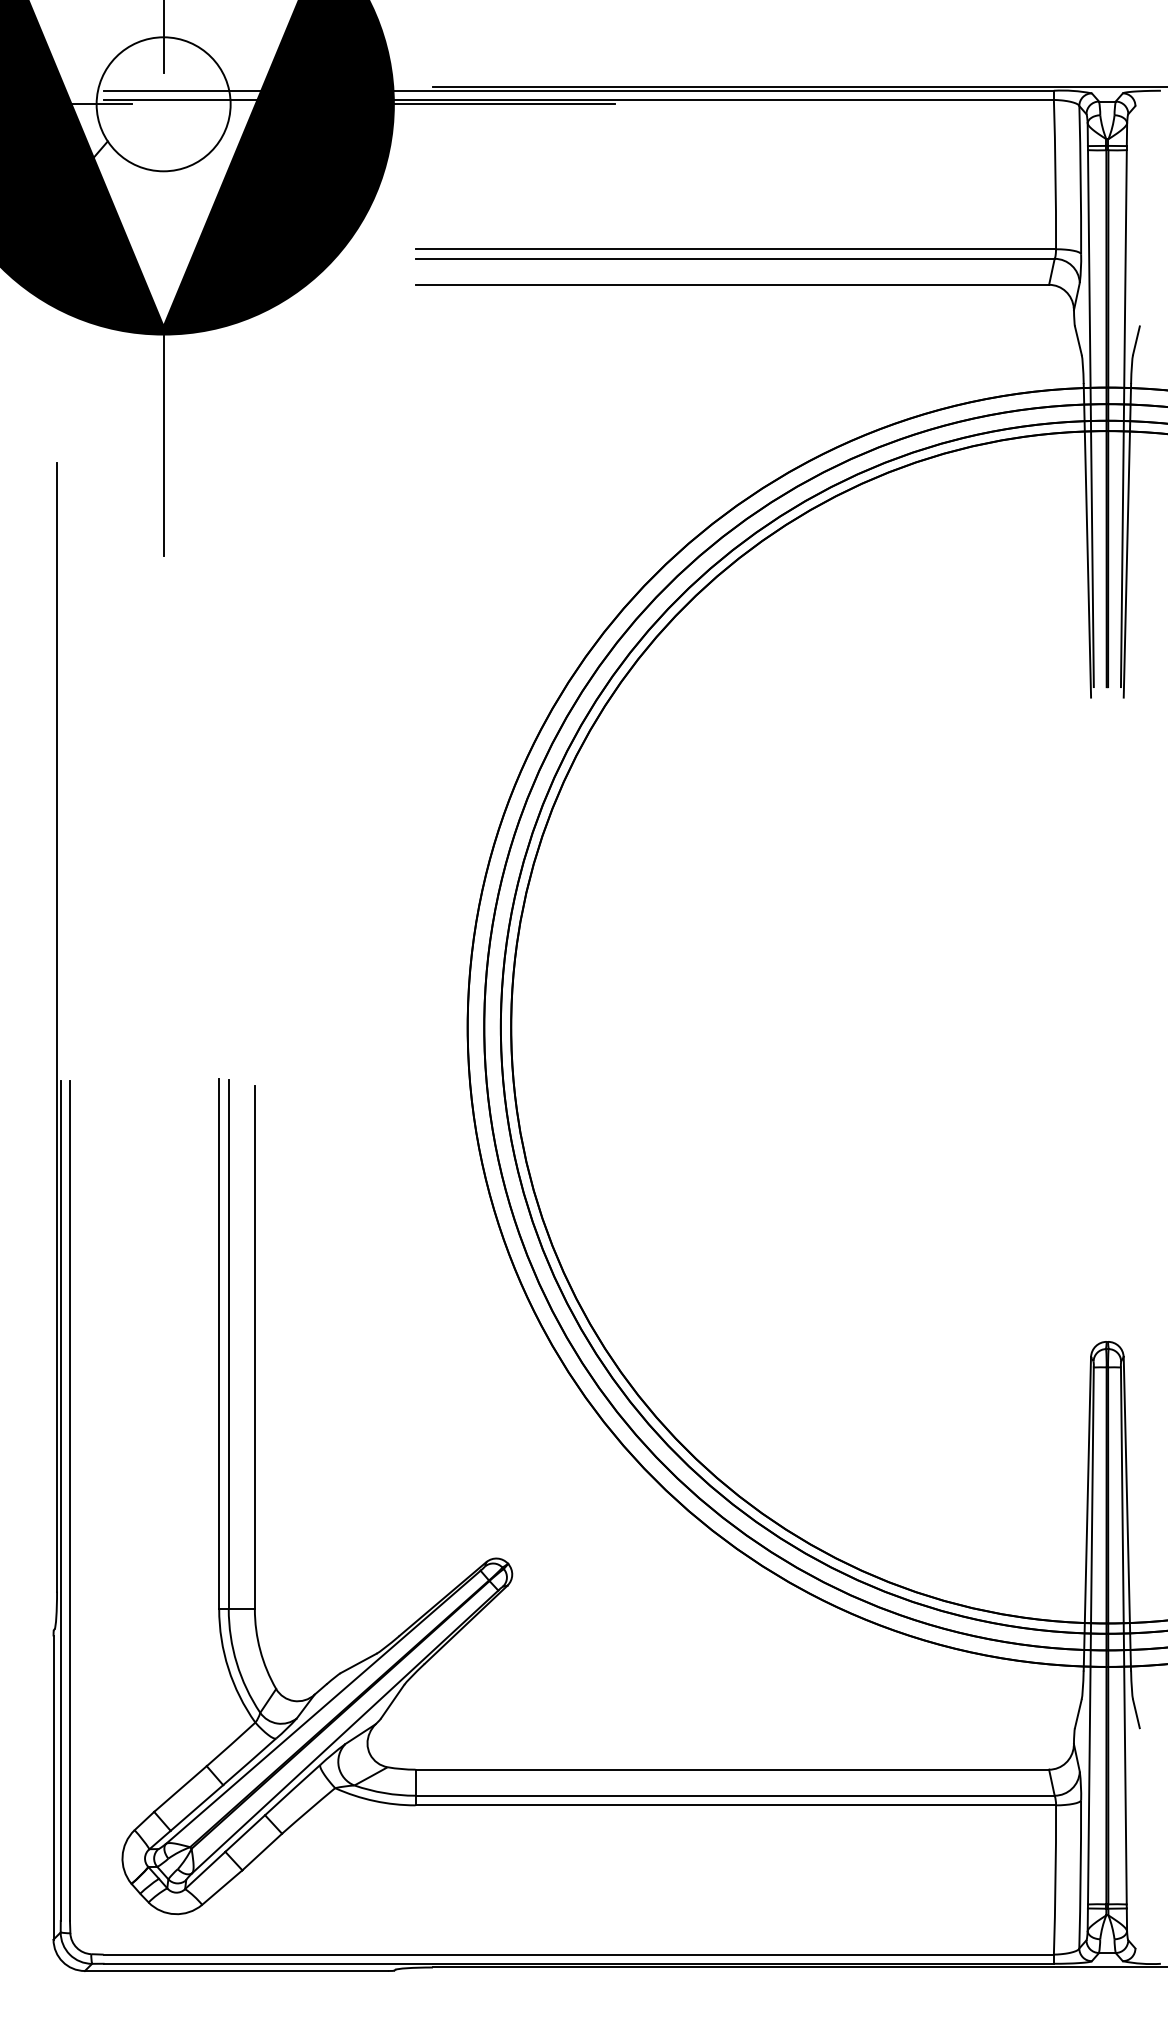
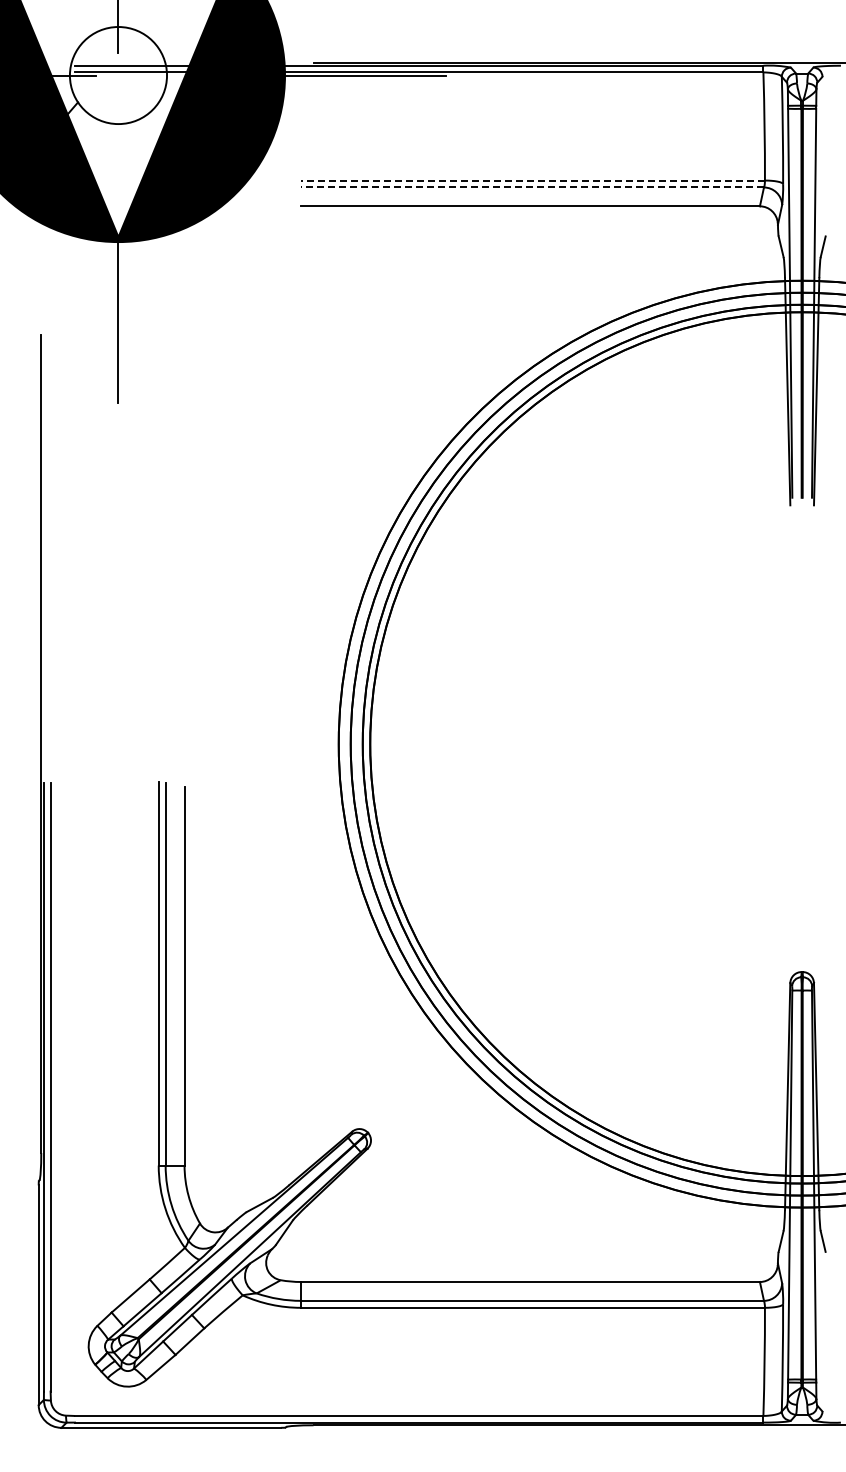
line: (735, 249) -> (532, 180), solid -> dashed
line: (735, 258) -> (532, 187), solid -> dashed

